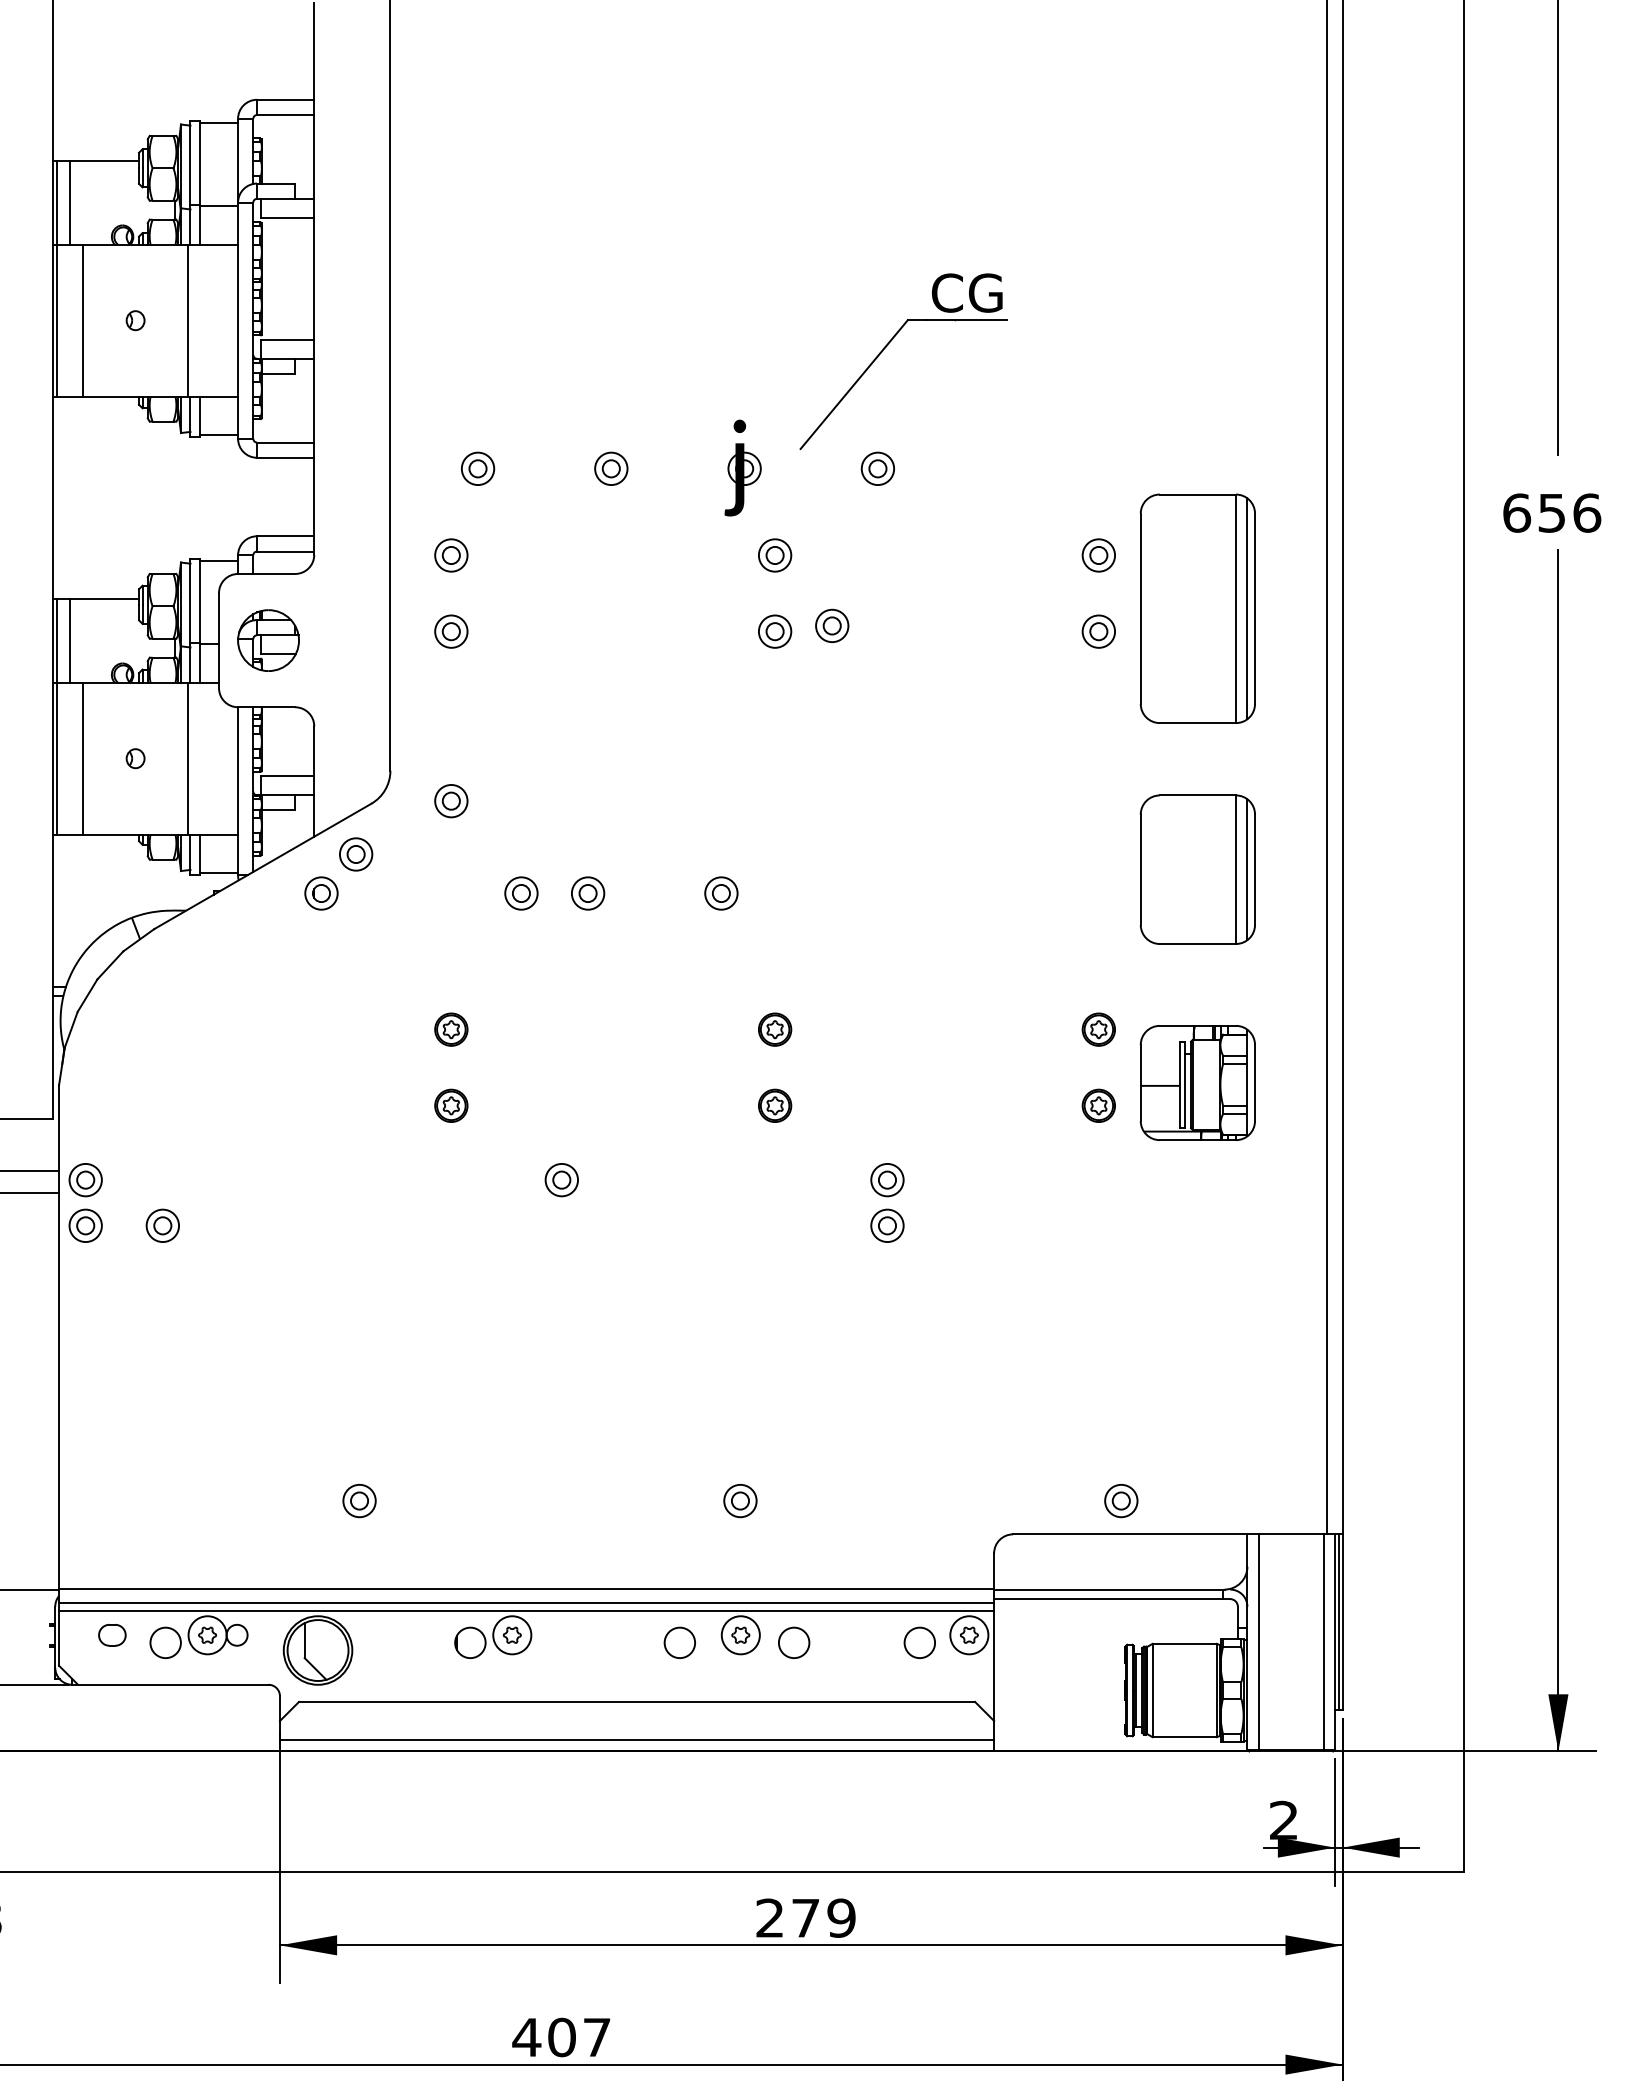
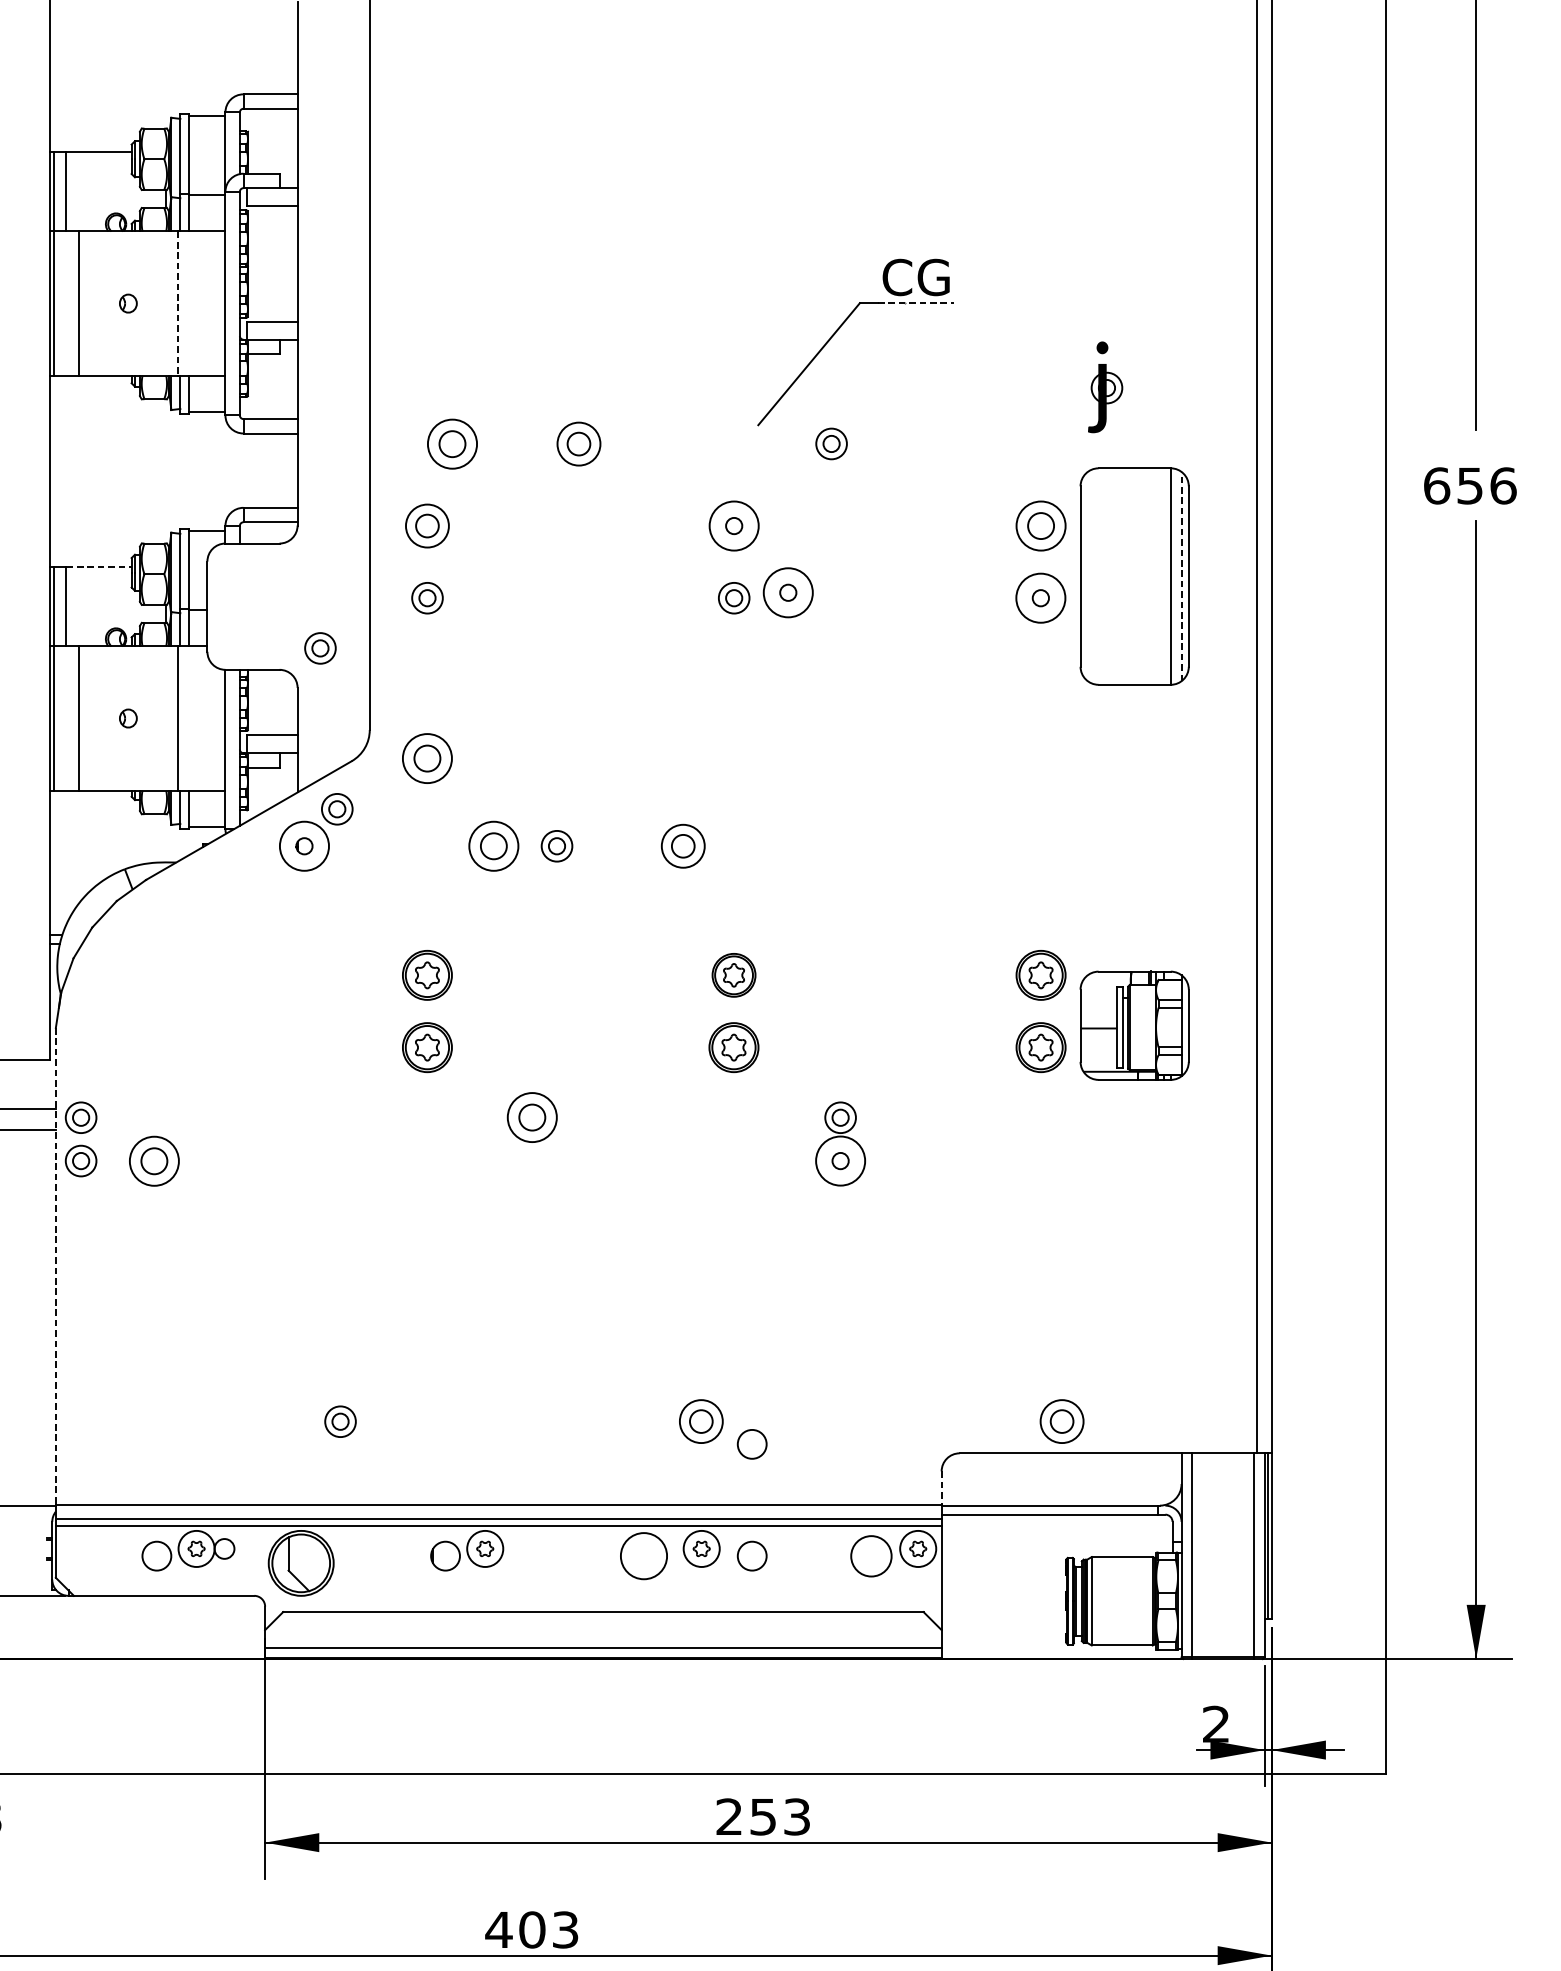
line: (966, 320) -> (915, 303), solid -> dashed
line: (187, 321) -> (177, 304), solid -> dashed
part: (742, 467) -> (1104, 386), moved
part: (478, 468) -> (453, 443), size x1.6
part: (611, 468) -> (579, 443), size x1.4
part: (451, 555) -> (427, 526), size x1.4
circle: (774, 555) -> (733, 526), size x1.6
part: (1098, 555) -> (1040, 526), size x1.6
line: (105, 598) -> (99, 566), solid -> dashed
line: (1247, 608) -> (1181, 576), solid -> dashed
circle: (832, 625) -> (788, 592), size x1.6
circle: (1098, 631) -> (1040, 598), size x1.6
part: (268, 640) -> (254, 606), removed
part: (338, 684) -> (320, 648), added
part: (451, 801) -> (427, 759), size x1.6
part: (1197, 869) -> (1134, 823), removed
circle: (321, 893) -> (304, 846), size x1.6
part: (521, 893) -> (493, 846), size x1.6
part: (721, 893) -> (683, 846), size x1.4
part: (451, 1029) -> (427, 975), size x1.6
part: (775, 1029) -> (734, 975), size x1.4
part: (1098, 1029) -> (1040, 975), size x1.6
part: (451, 1105) -> (427, 1047), size x1.6
part: (775, 1105) -> (734, 1047), size x1.6
part: (1098, 1105) -> (1040, 1047), size x1.6
part: (561, 1180) -> (531, 1118), size x1.6
part: (162, 1225) -> (153, 1160), size x1.6
circle: (887, 1225) -> (840, 1160), size x1.6
line: (59, 1337) -> (56, 1266), solid -> dashed
part: (740, 1501) -> (701, 1422), size x1.4
part: (1121, 1501) -> (1062, 1422), size x1.4
circle: (794, 1524) -> (752, 1443), added
line: (994, 1571) -> (942, 1488), solid -> dashed
part: (112, 1635) -> (106, 1549), removed
circle: (679, 1642) -> (643, 1555), size x1.6
circle: (919, 1642) -> (870, 1555), size x1.4
text: (823, 1917) -> (780, 1816), 279 -> 253
text: (596, 2037) -> (564, 1929), 407 -> 403

